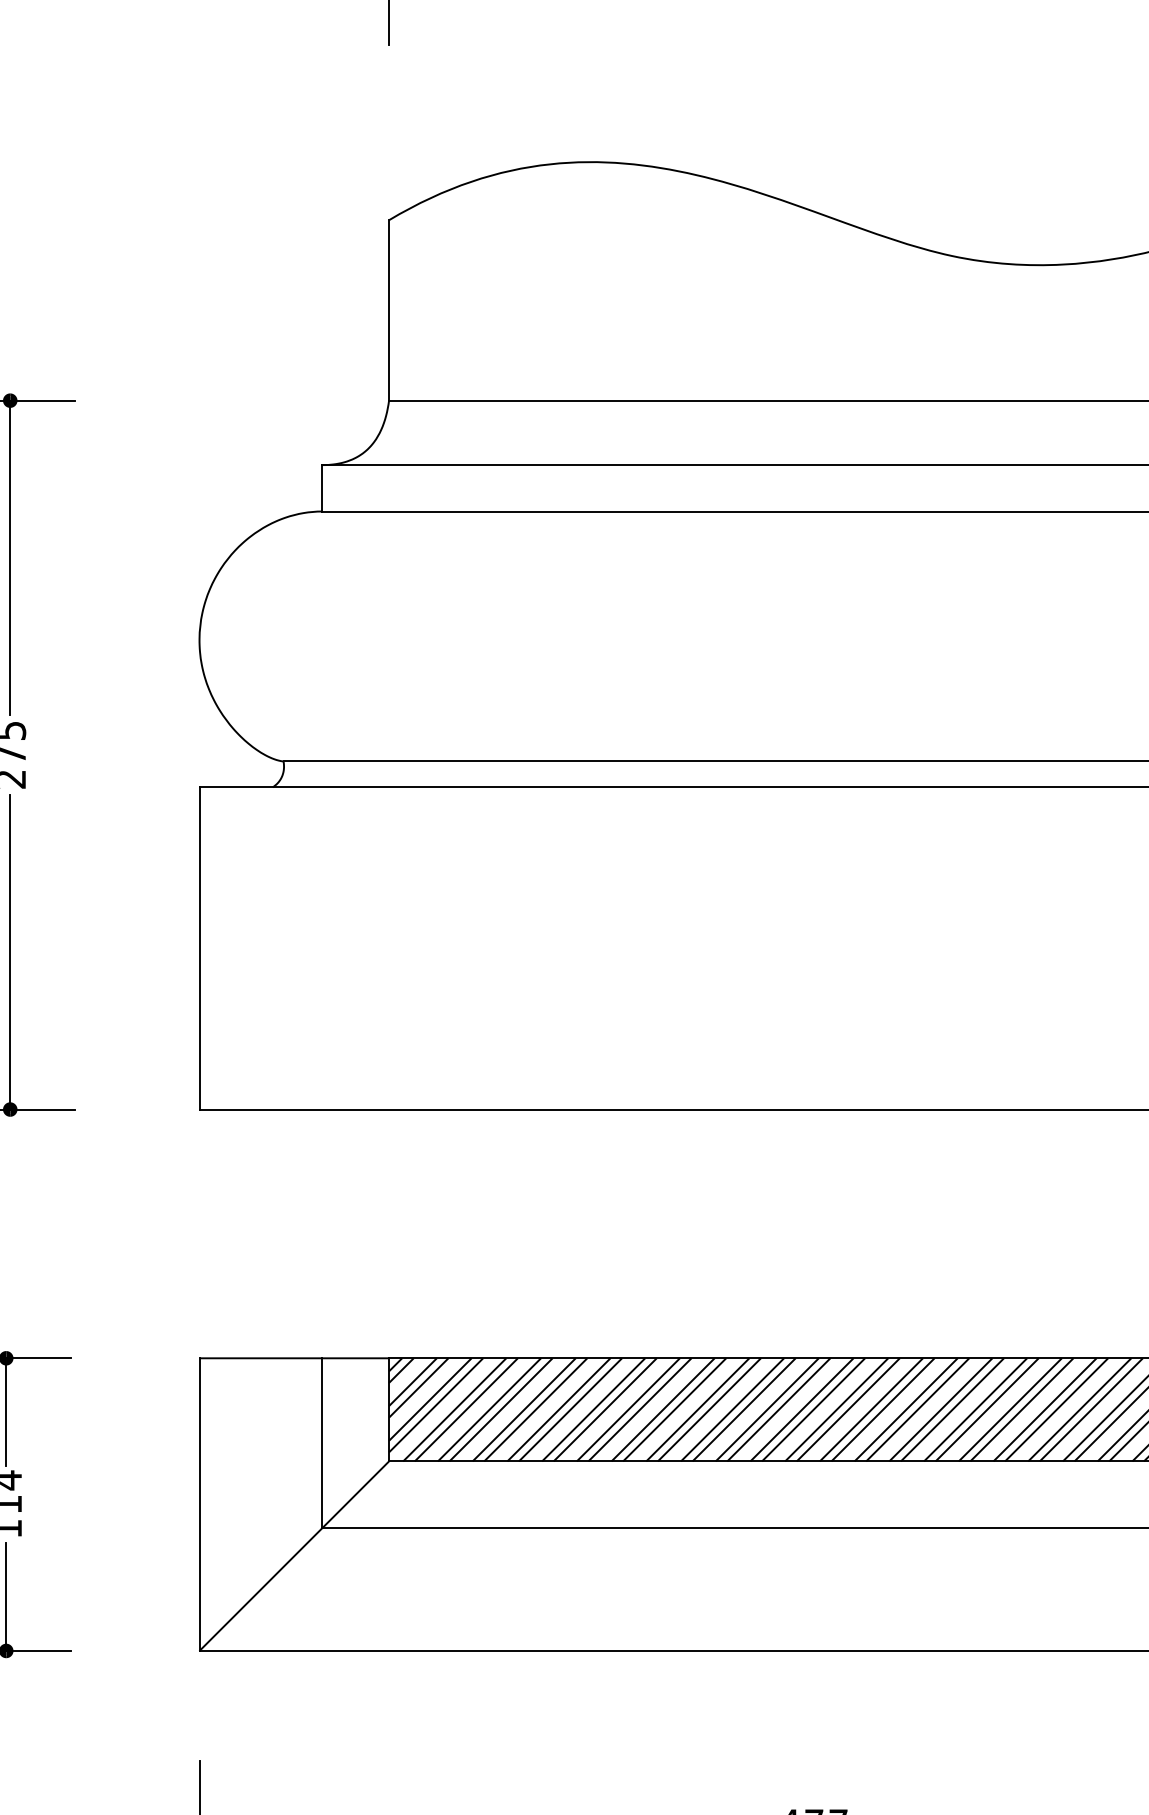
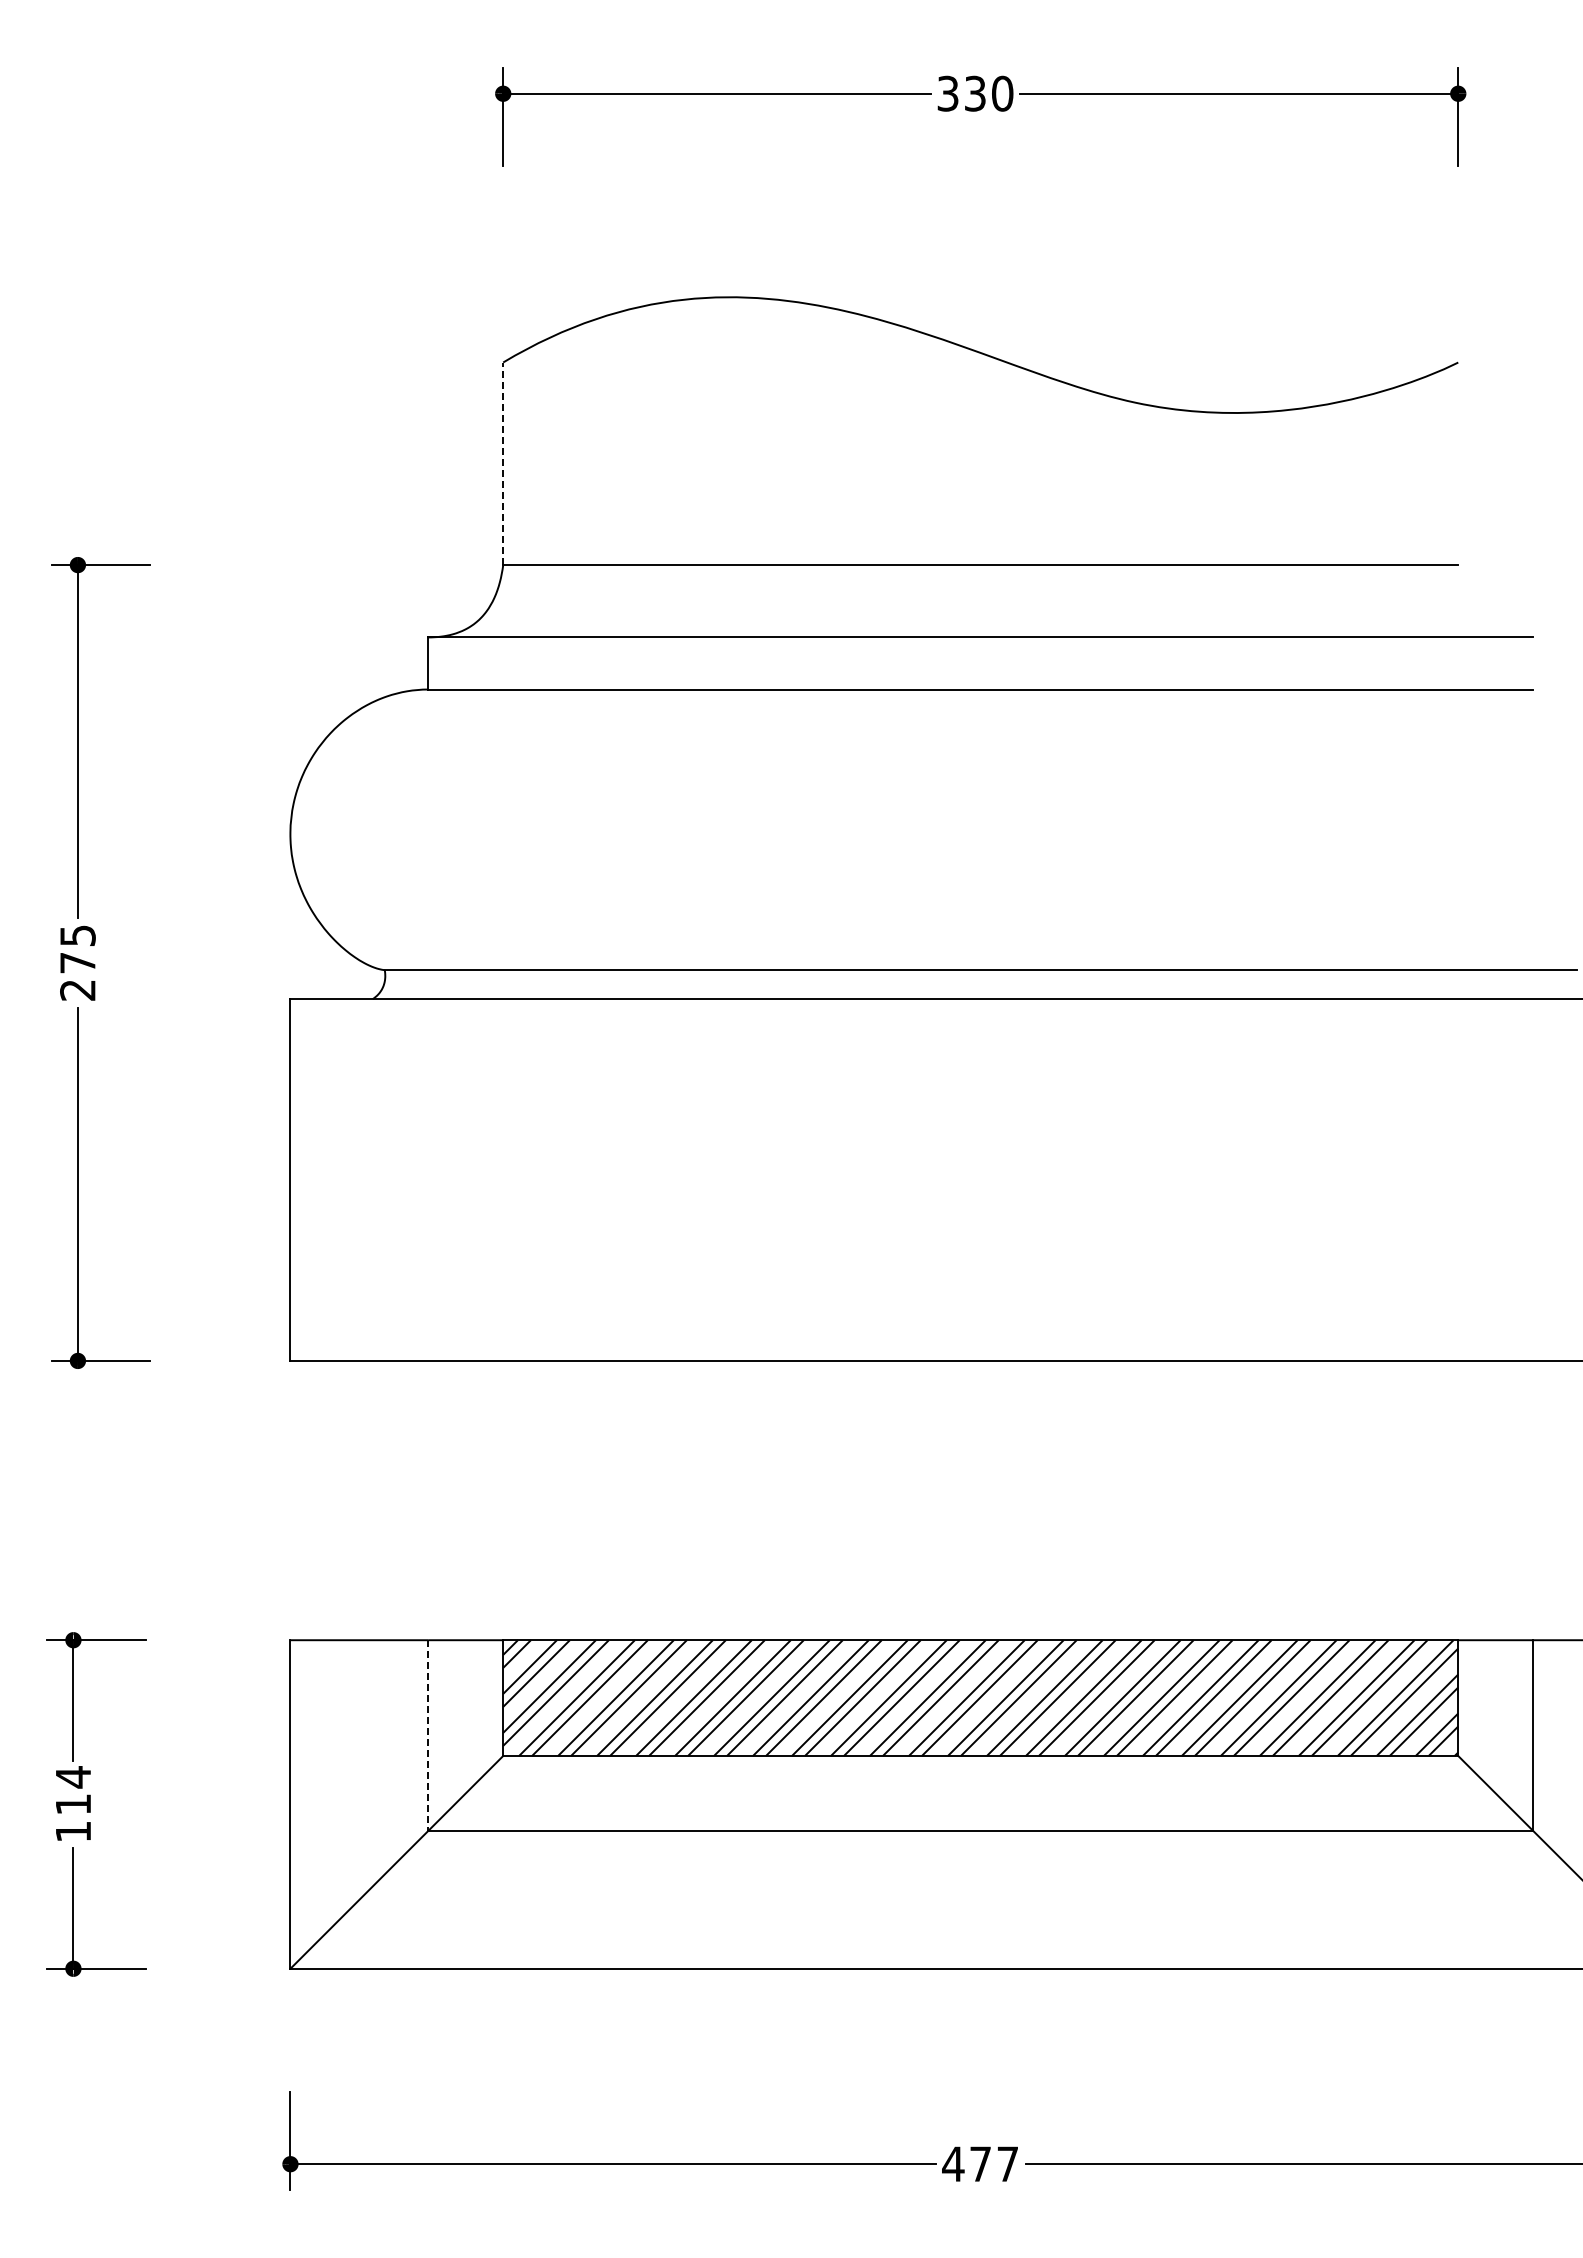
line: (389, 310) -> (503, 463), solid -> dashed
line: (322, 1444) -> (428, 1736), solid -> dashed

